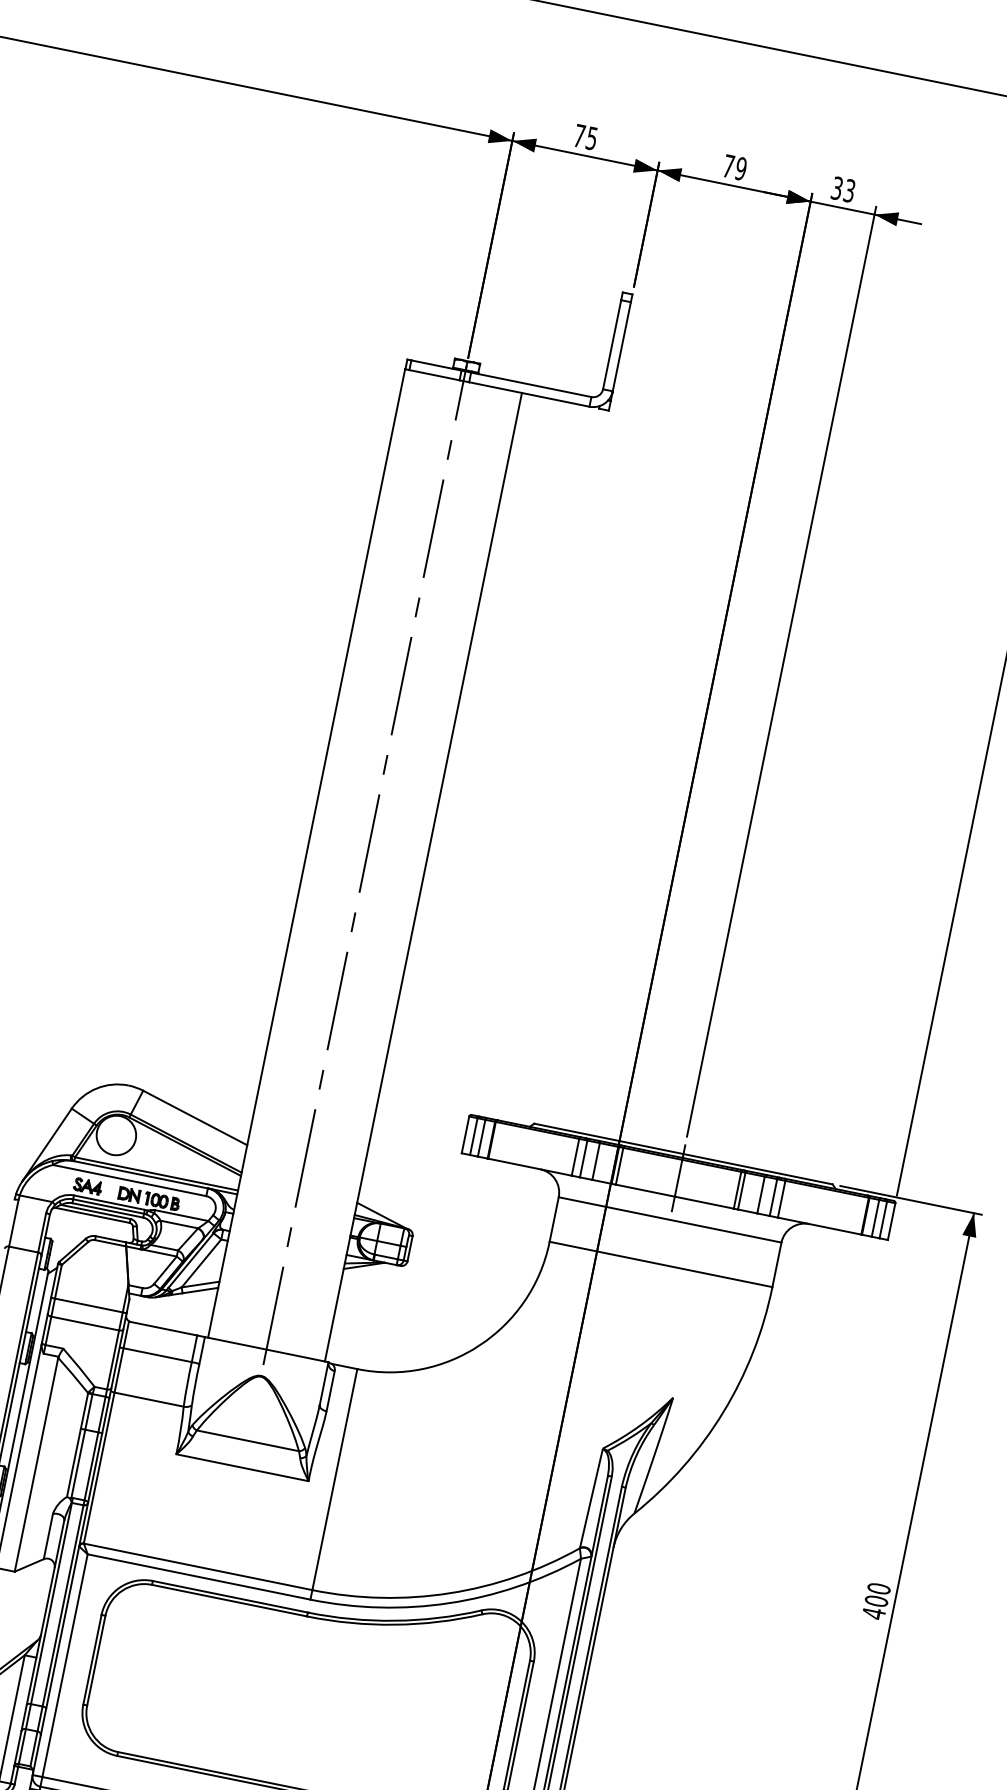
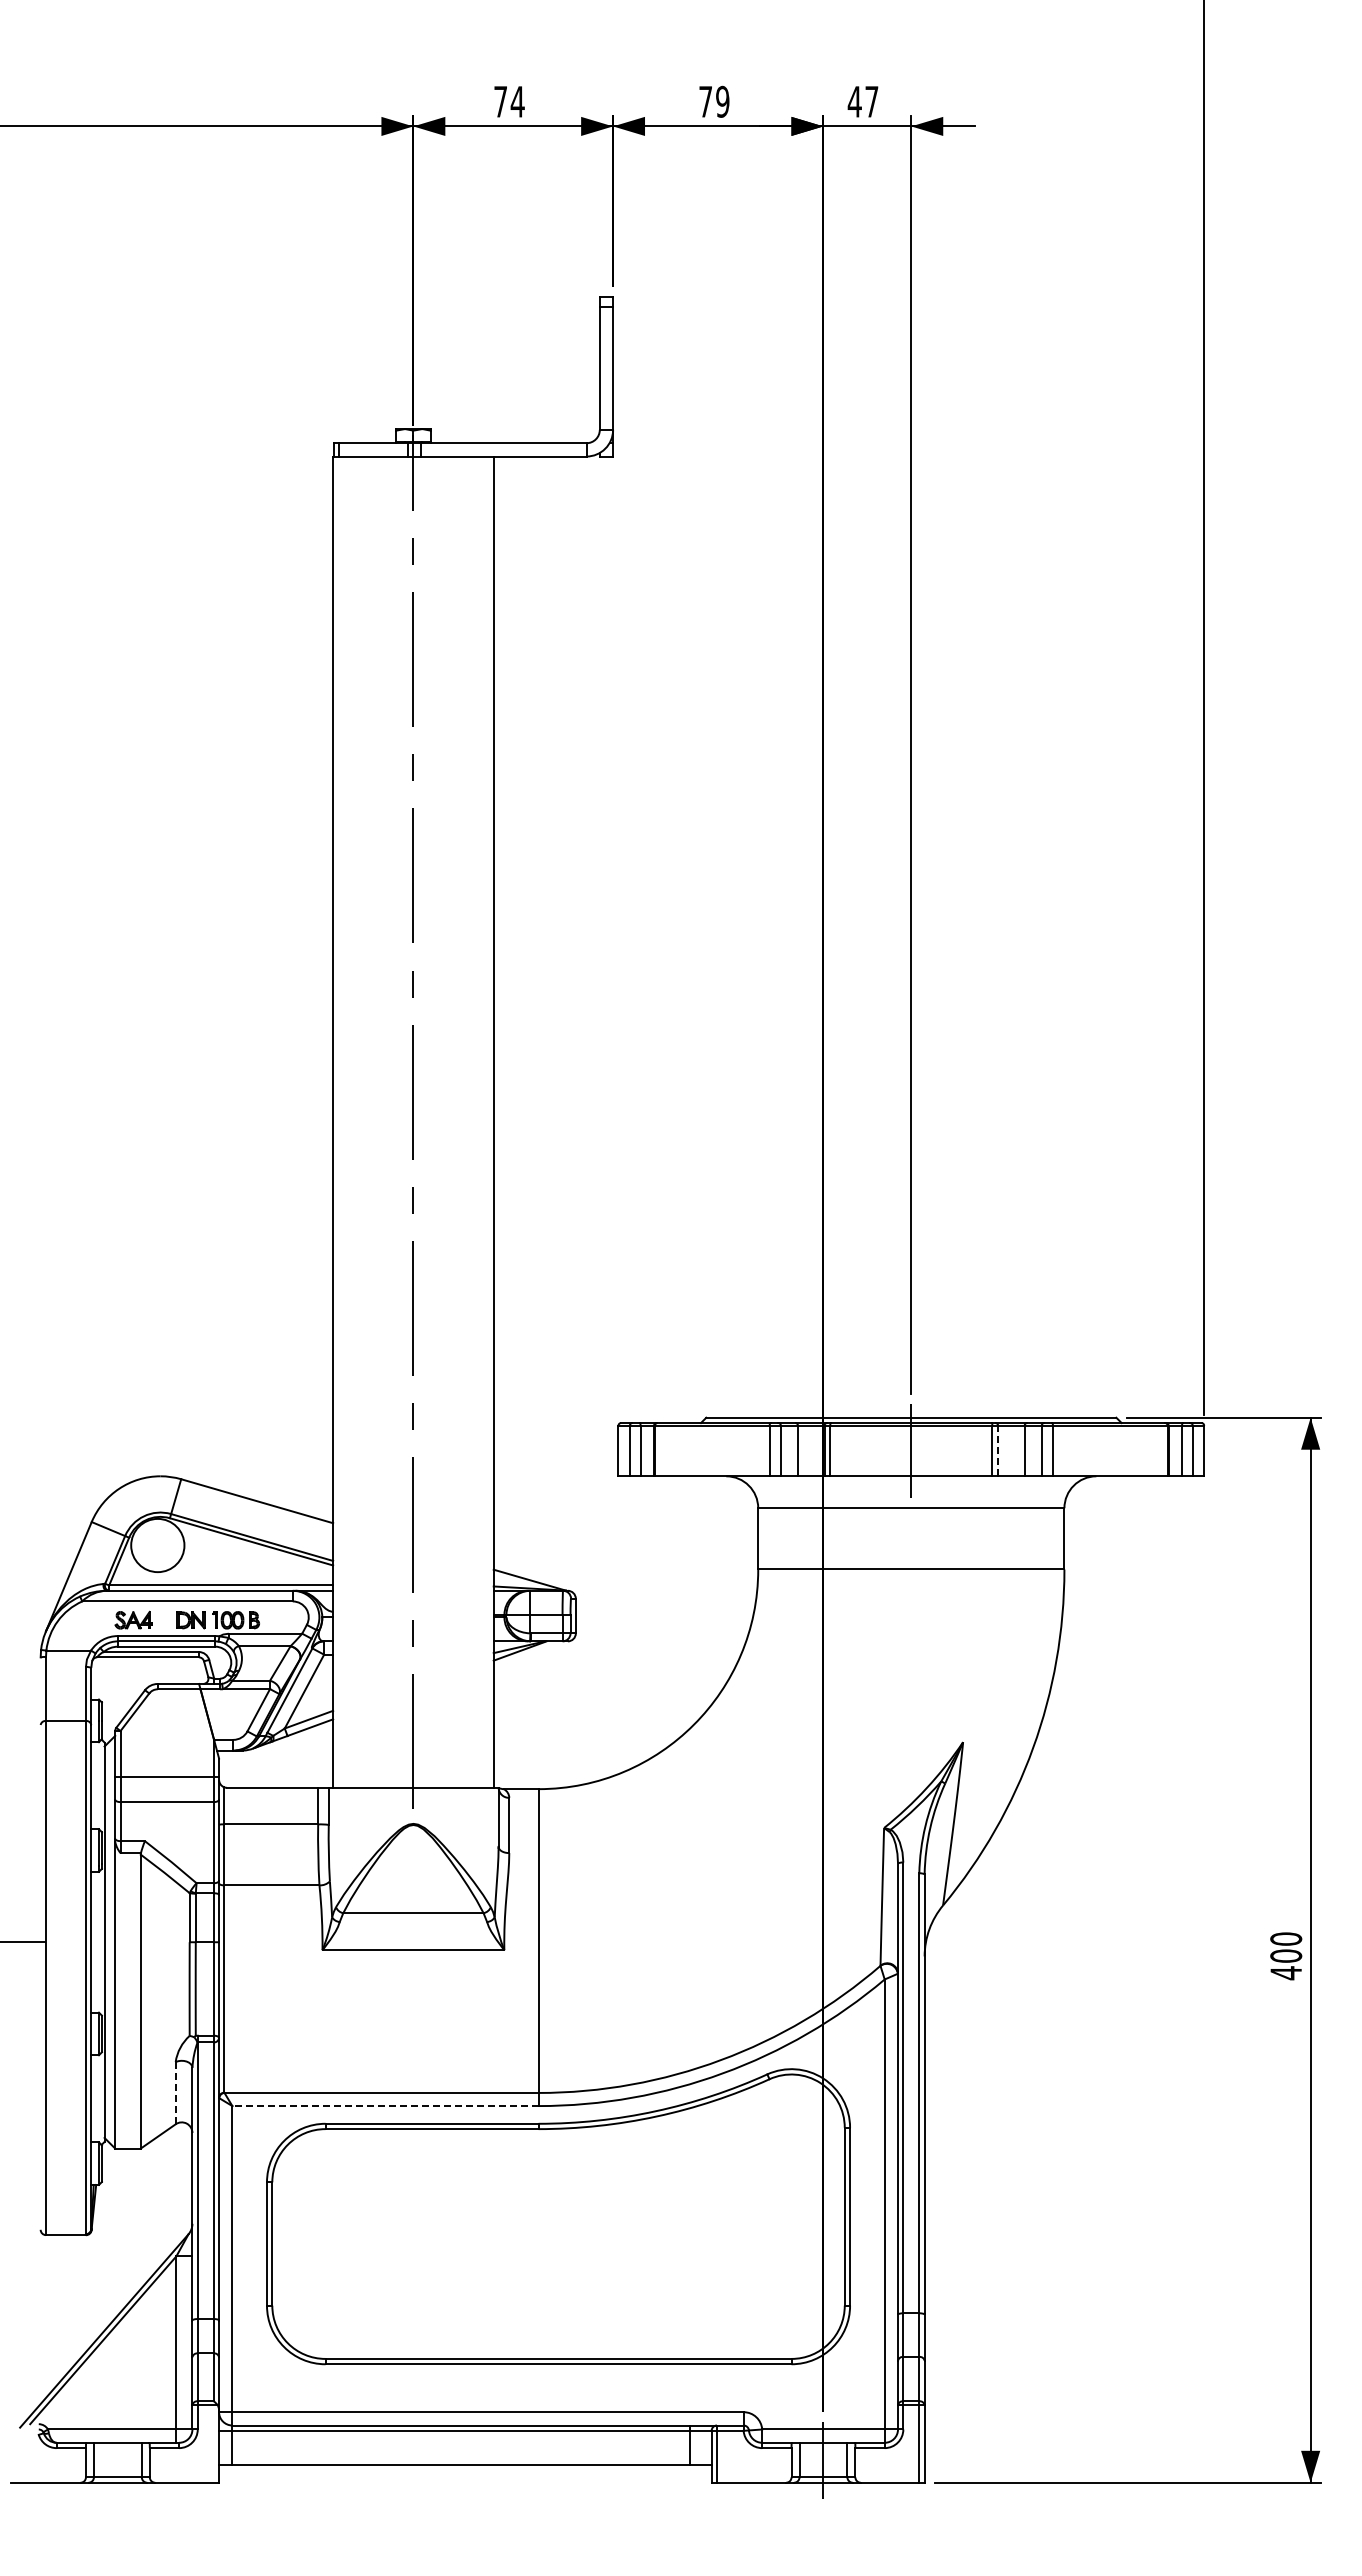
text: (591, 138) -> (517, 101), 75 -> 74
text: (842, 189) -> (862, 101), 33 -> 47
line: (742, 1190) -> (998, 1450), solid -> dashed
line: (48, 1536) -> (175, 2092), solid -> dashed
line: (198, 1577) -> (384, 2106), solid -> dashed

